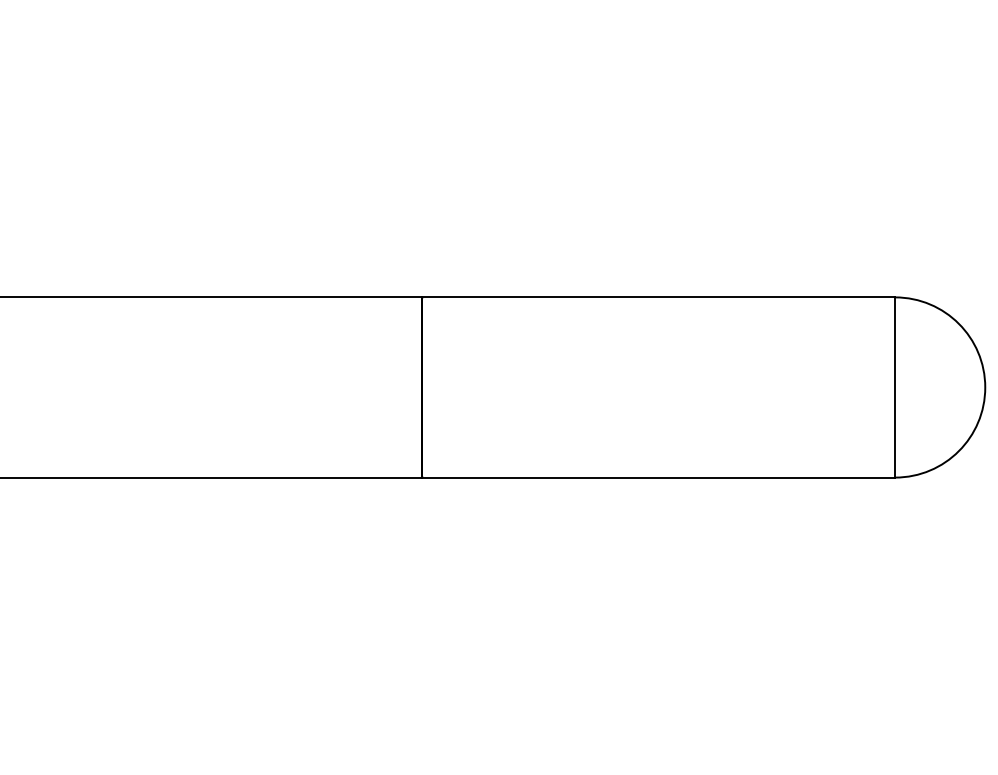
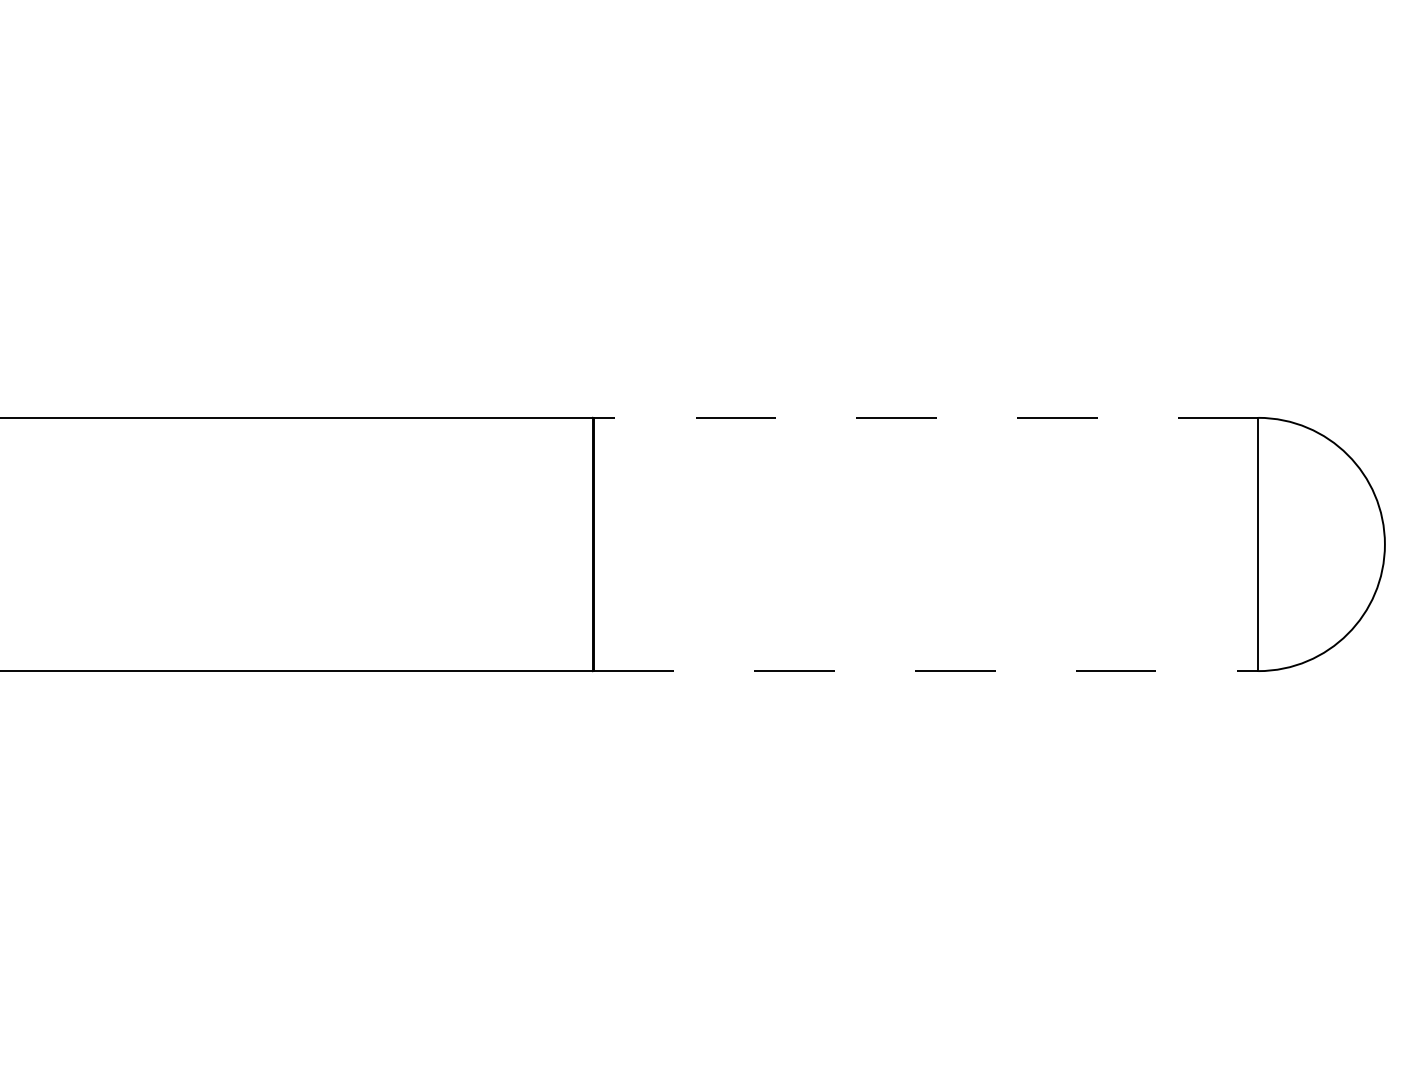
line: (658, 297) -> (925, 417), solid -> dashed
line: (659, 477) -> (926, 671), solid -> dashed

